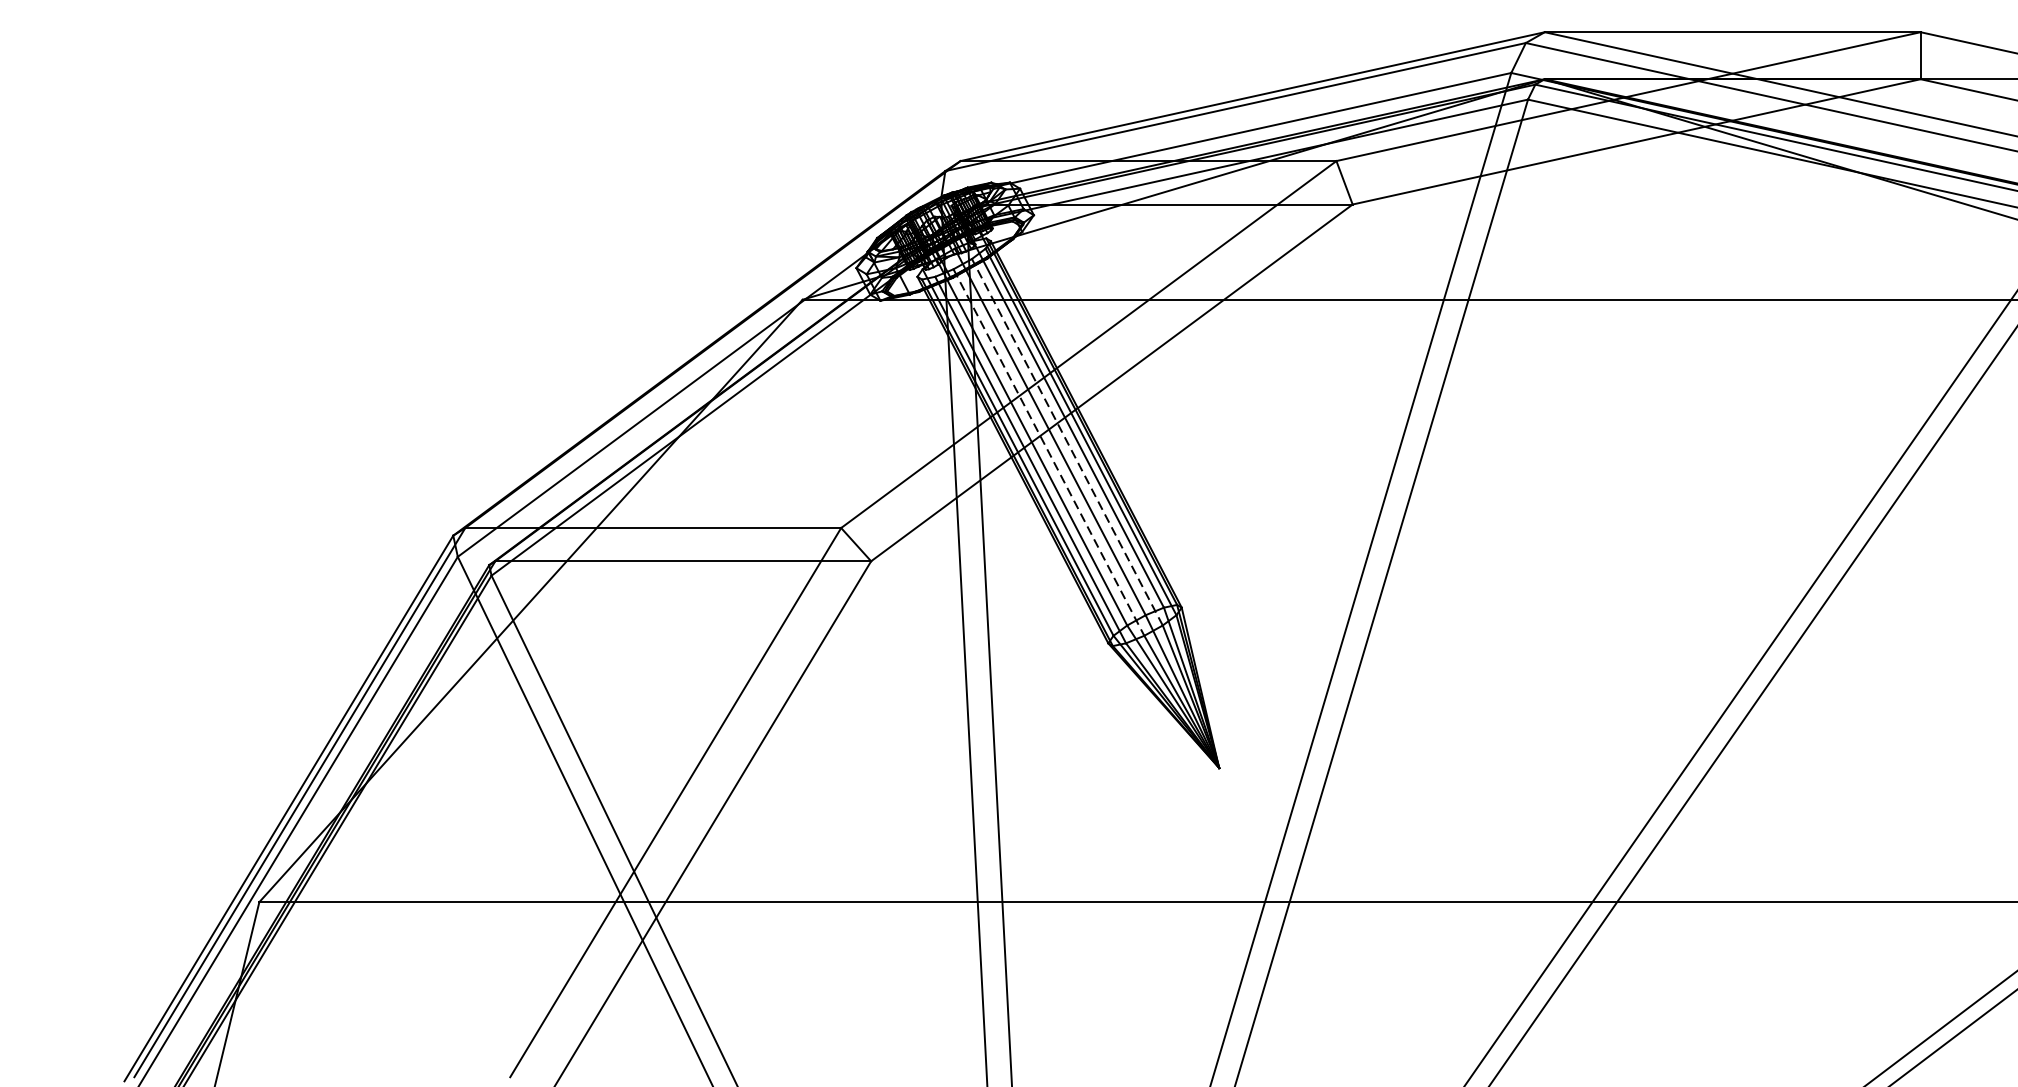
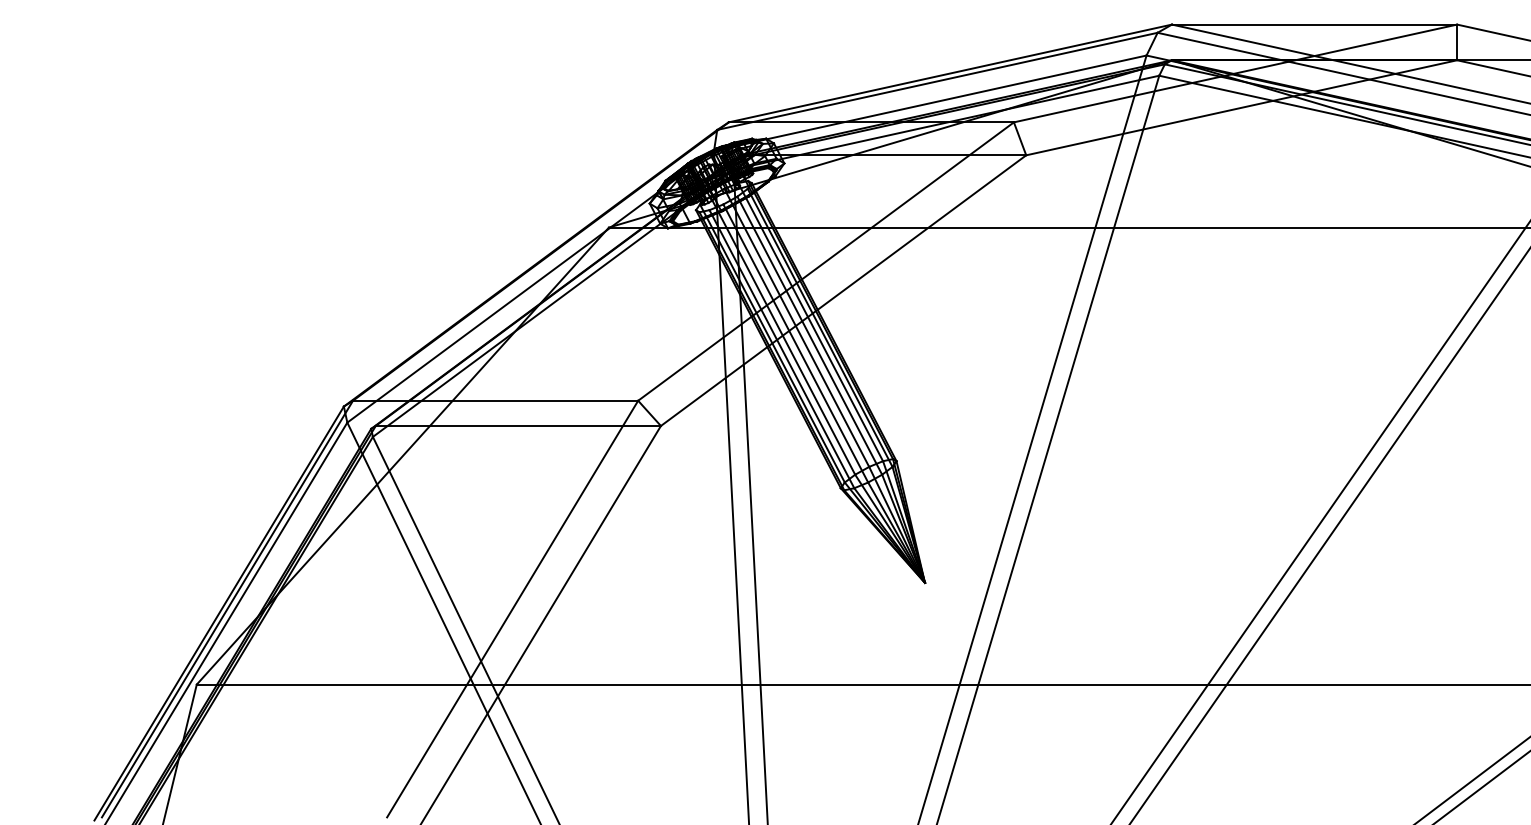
line: (1066, 442) -> (809, 335), dashed -> solid
line: (1048, 452) -> (795, 343), dashed -> solid

